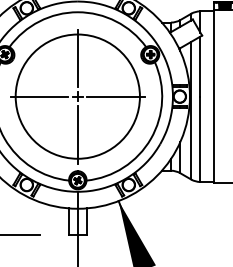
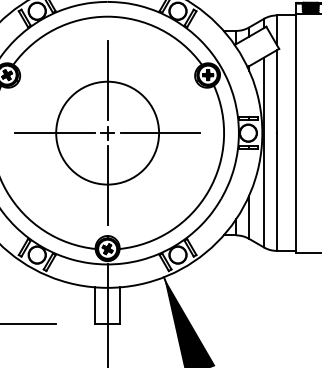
circle: (77, 96) -> (107, 132), size x0.6

